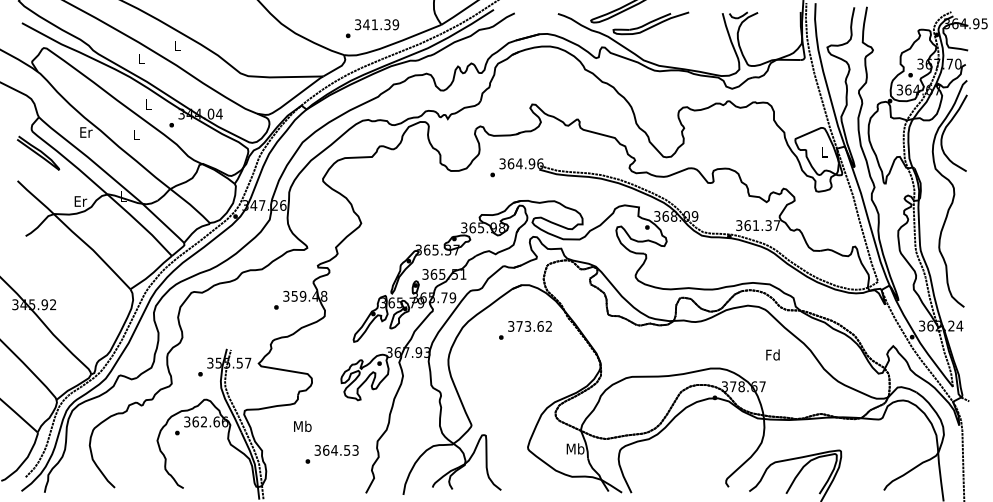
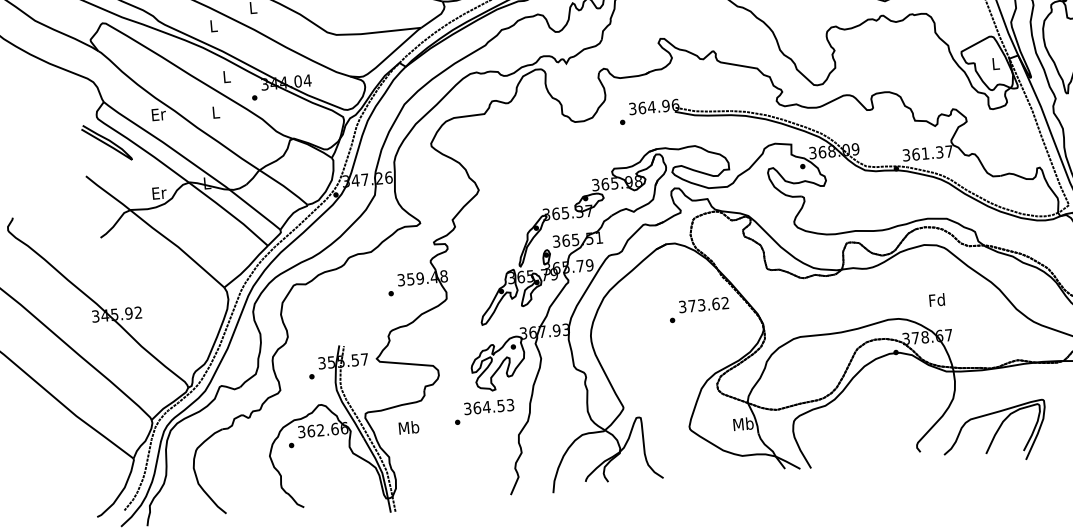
text: (525, 330) -> (699, 310), moved
text: (772, 354) -> (936, 299), moved
text: (302, 425) -> (408, 426), moved
text: (331, 454) -> (483, 412), moved

